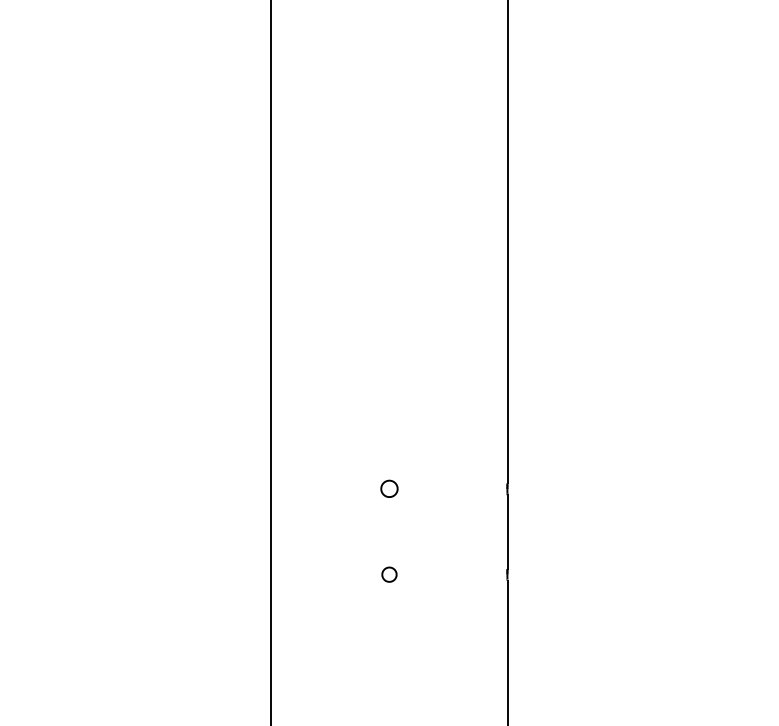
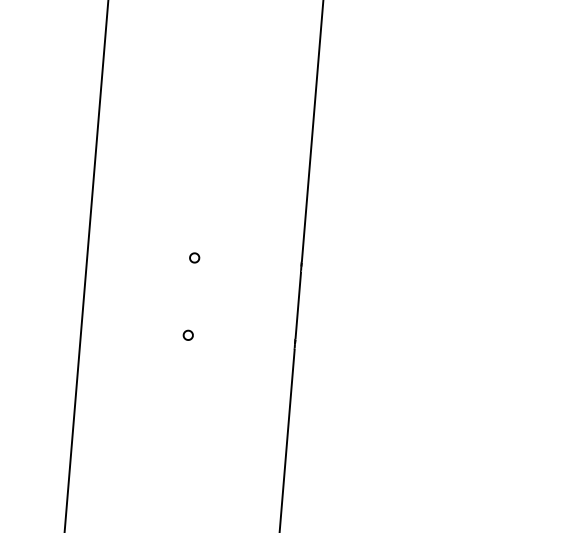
part: (389, 489) -> (194, 258), size x0.62
part: (389, 574) -> (188, 335), size x0.71

